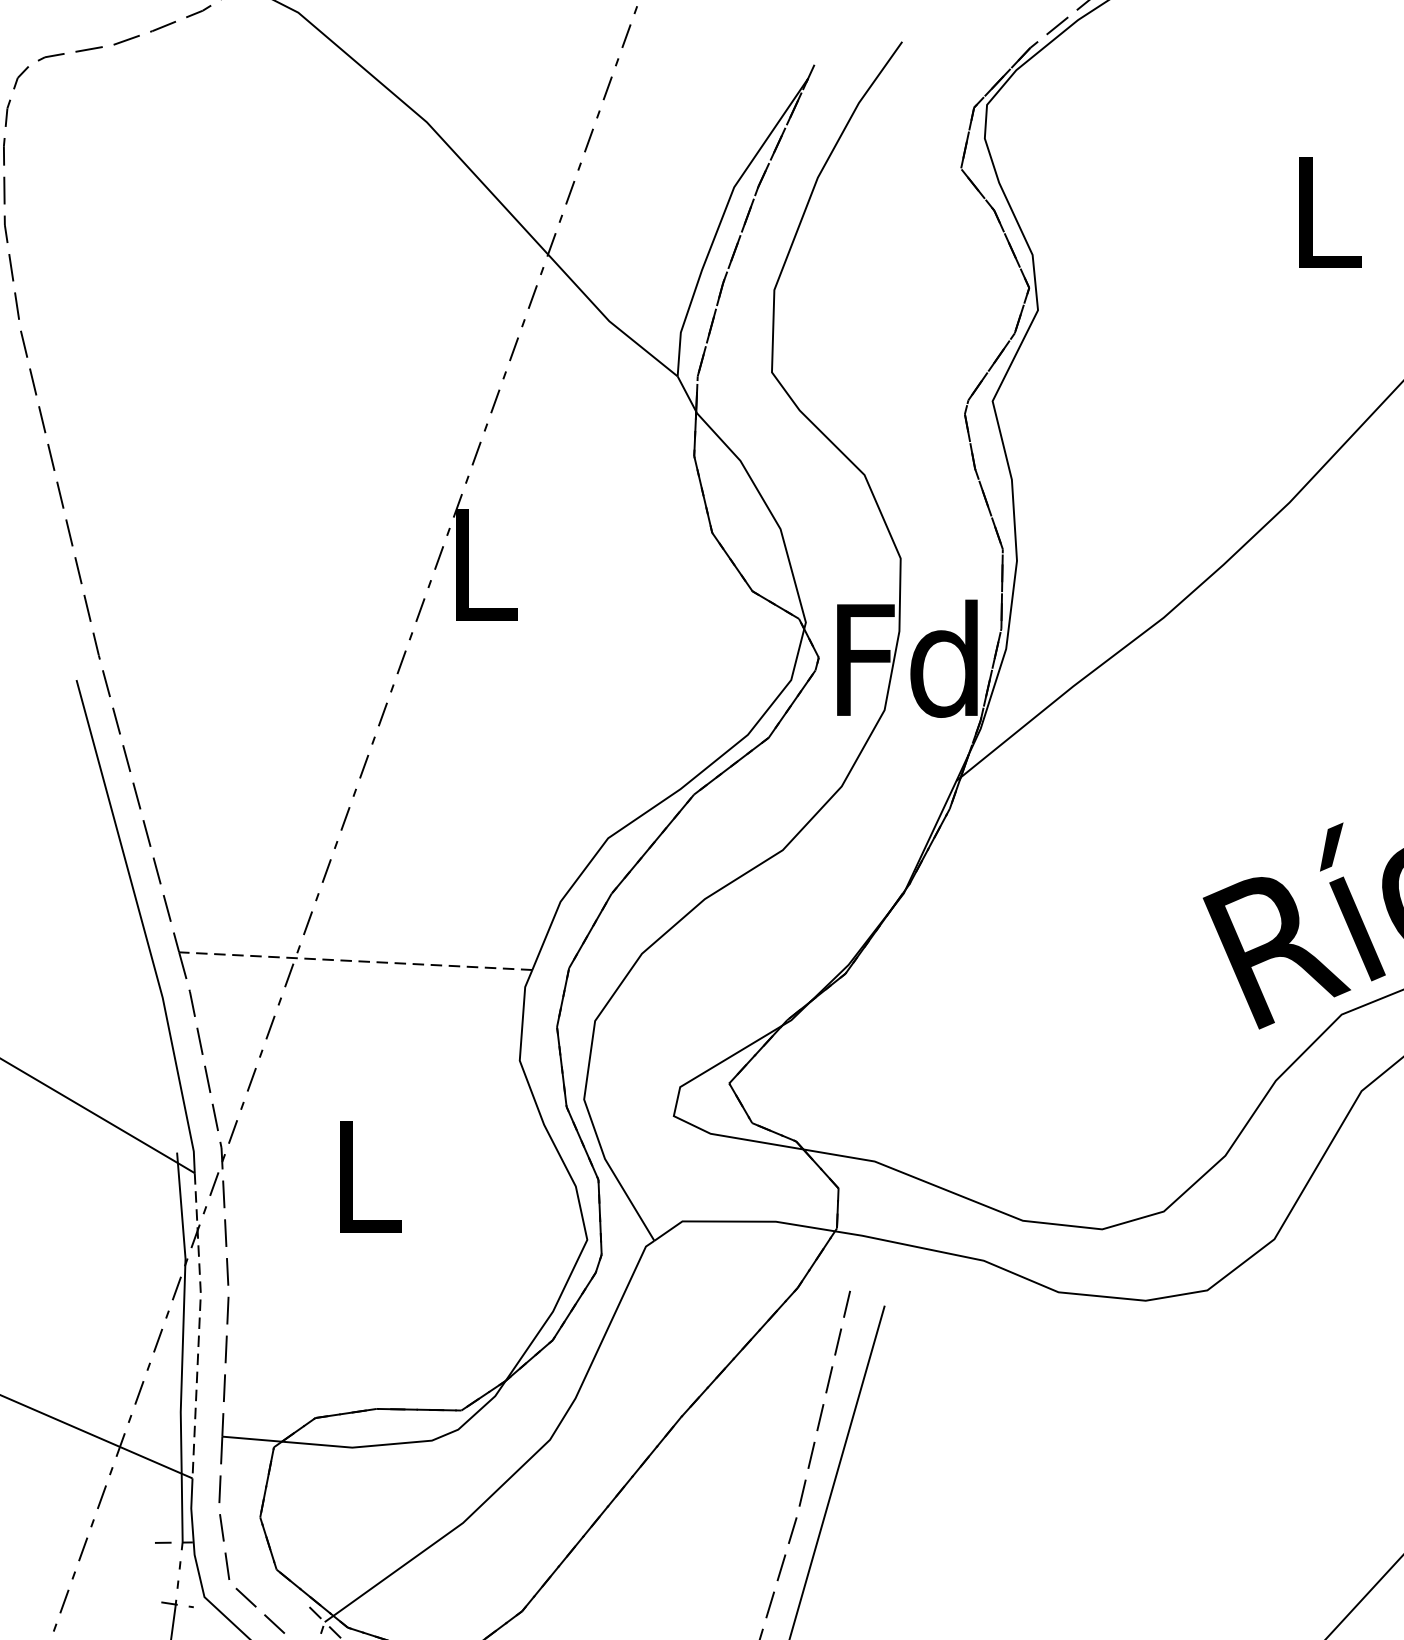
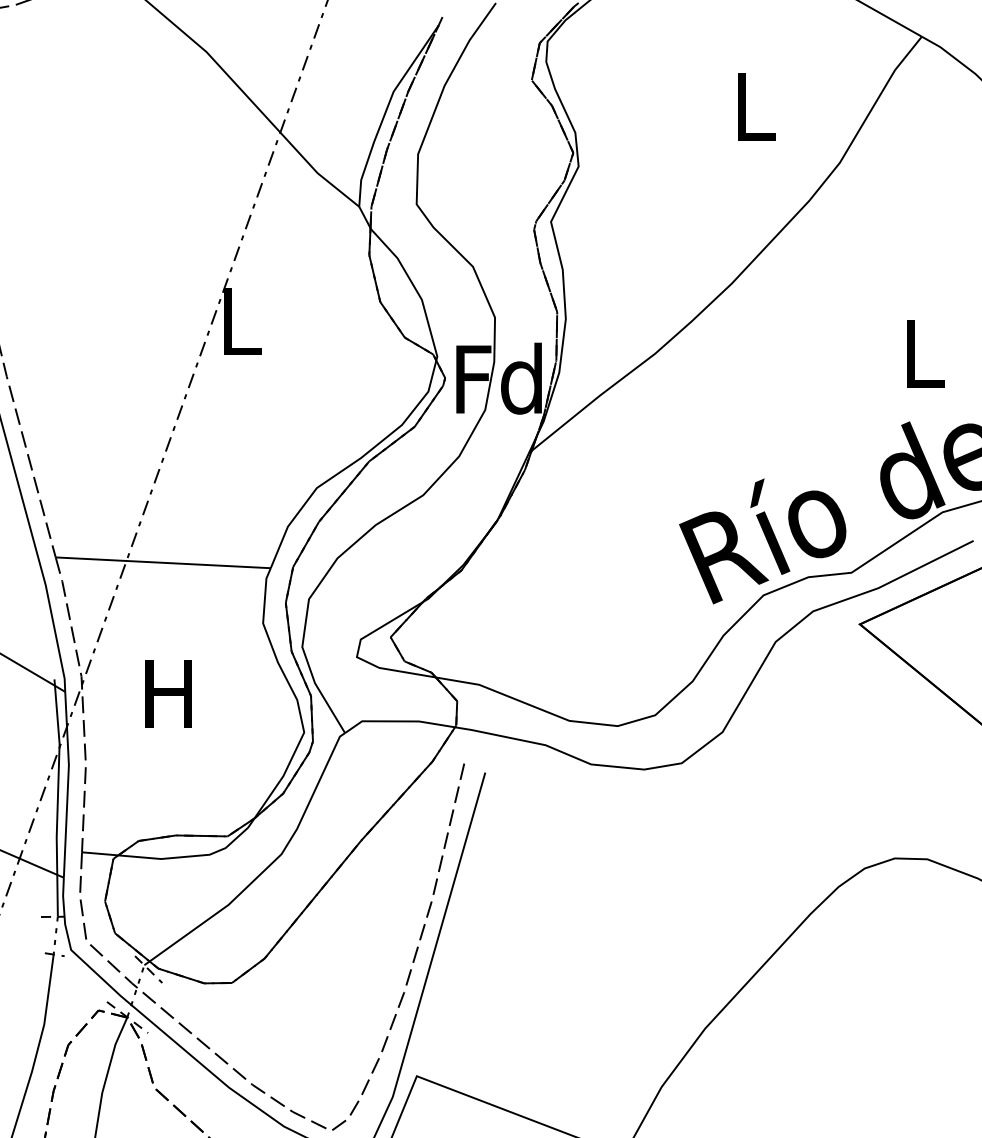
line: (356, 960) -> (163, 562), dashed -> solid
text: (364, 1175) -> (168, 693), L -> H
line: (200, 1325) -> (68, 784), dashed -> solid

